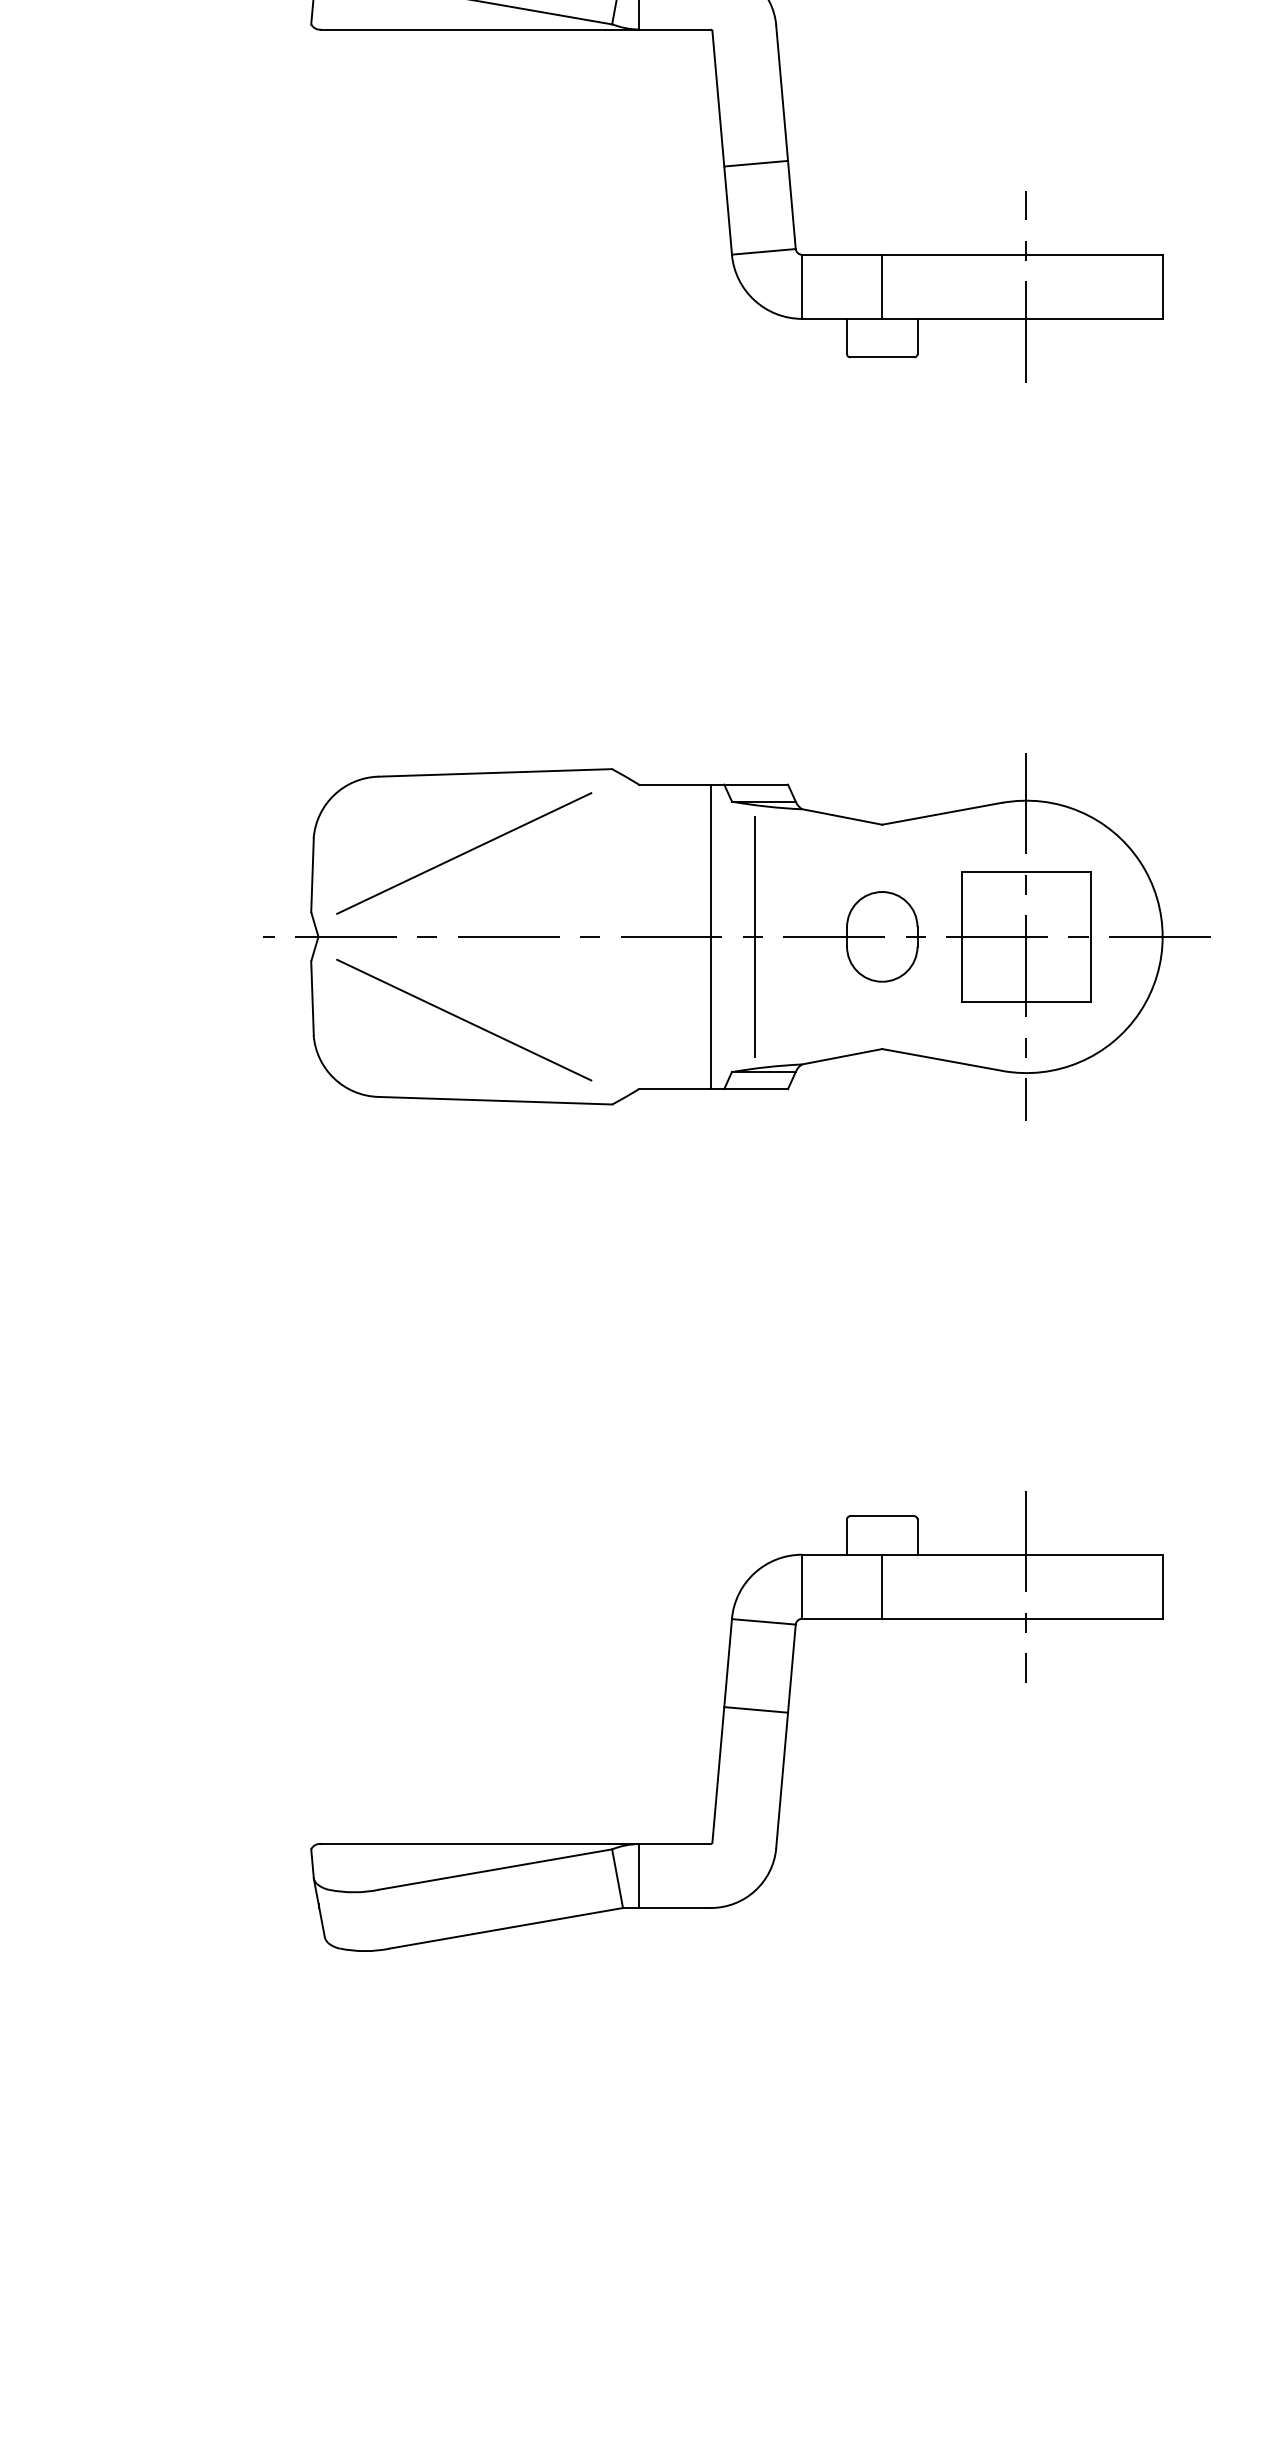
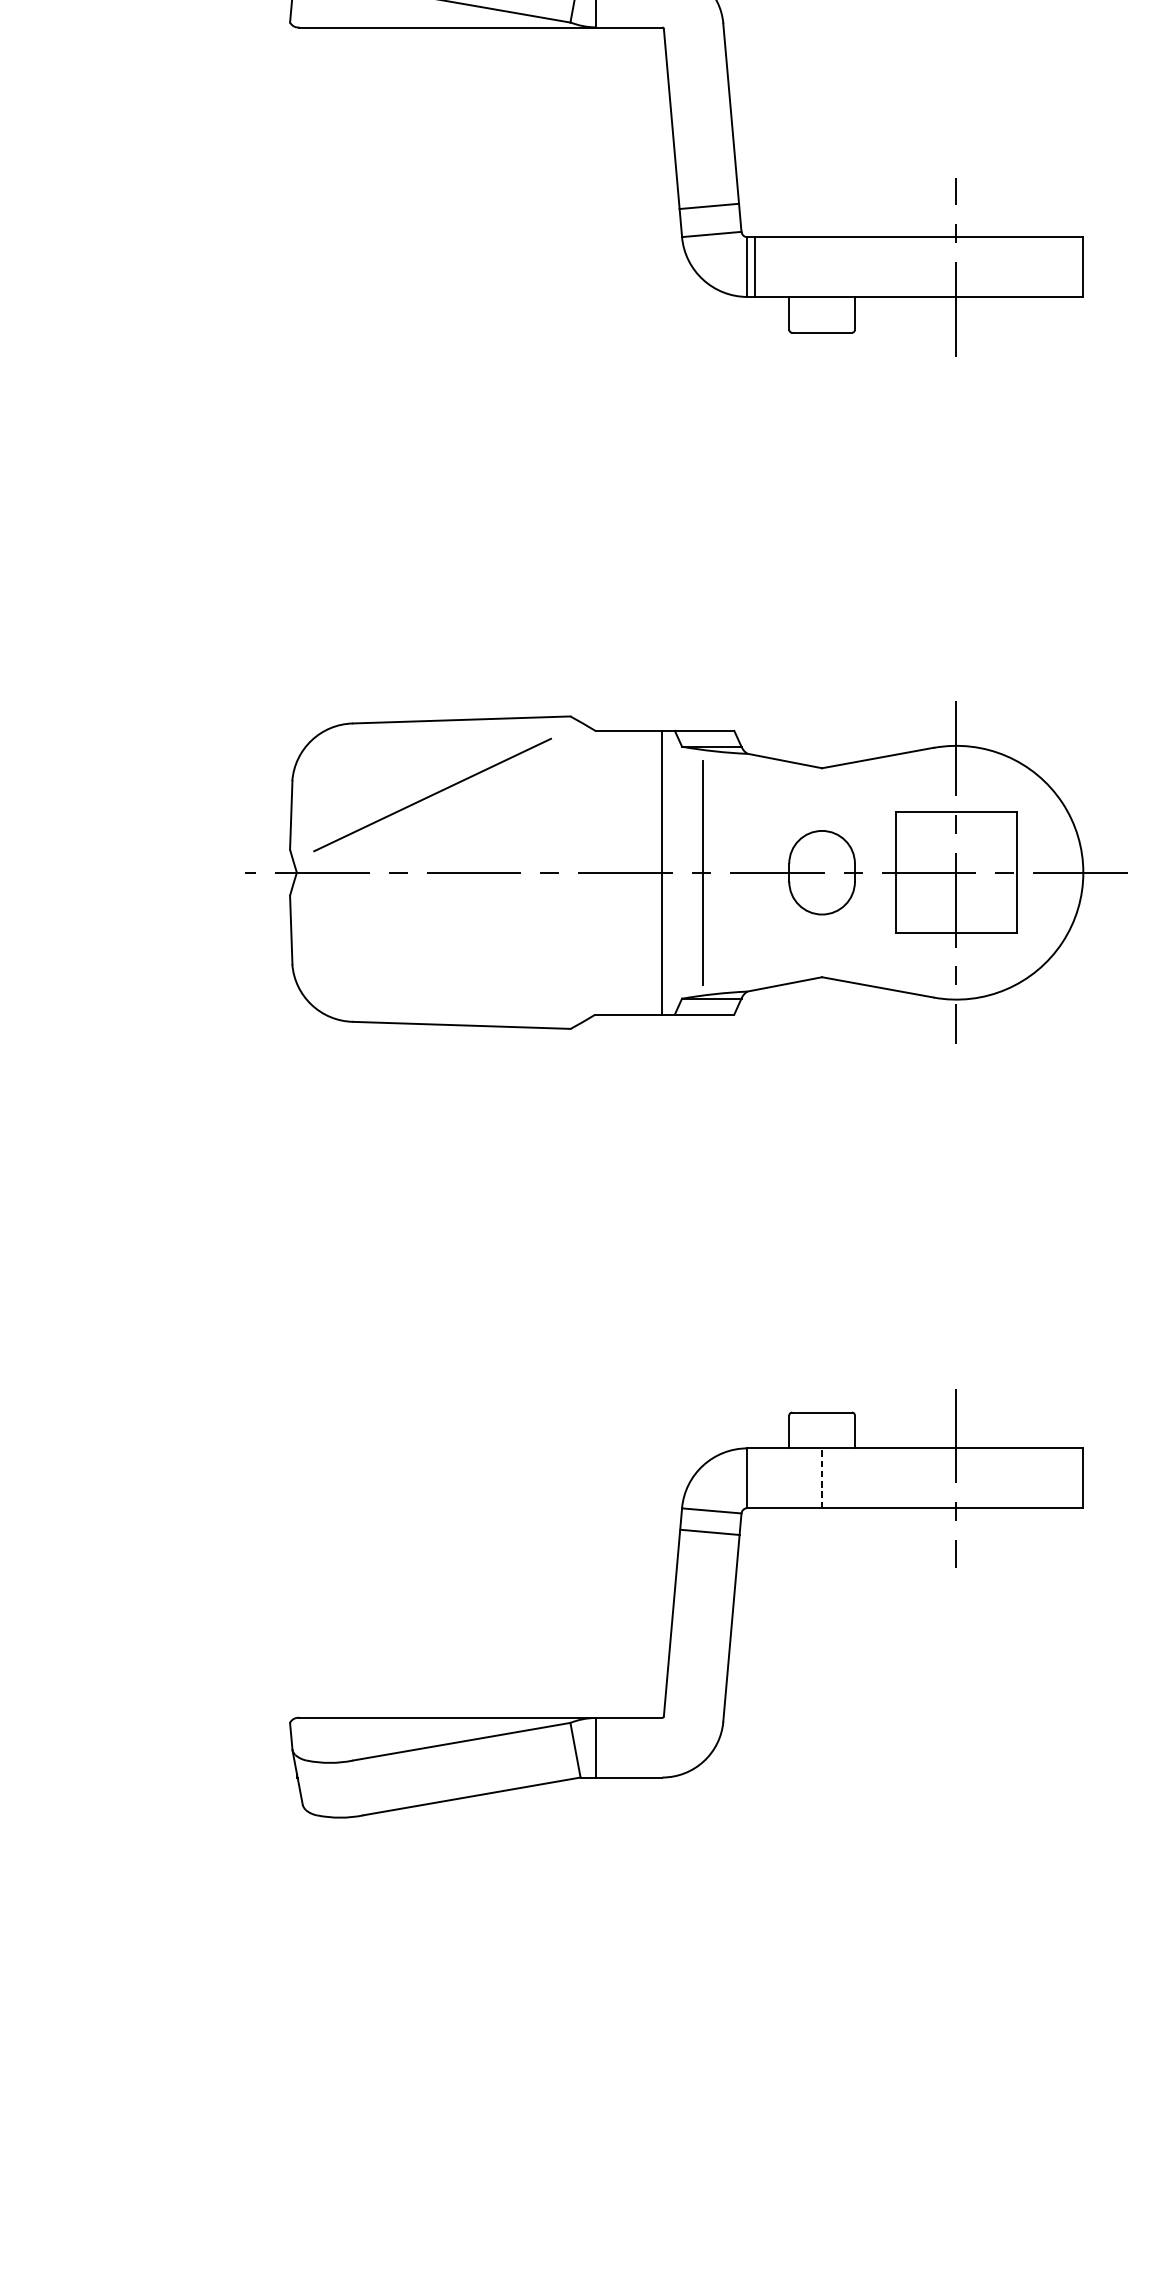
line: (756, 163) -> (709, 206), moved
line: (882, 286) -> (755, 266), moved
line: (464, 1019) -> (432, 949), removed
line: (882, 1586) -> (822, 1477), solid -> dashed
line: (756, 1709) -> (710, 1532), moved

